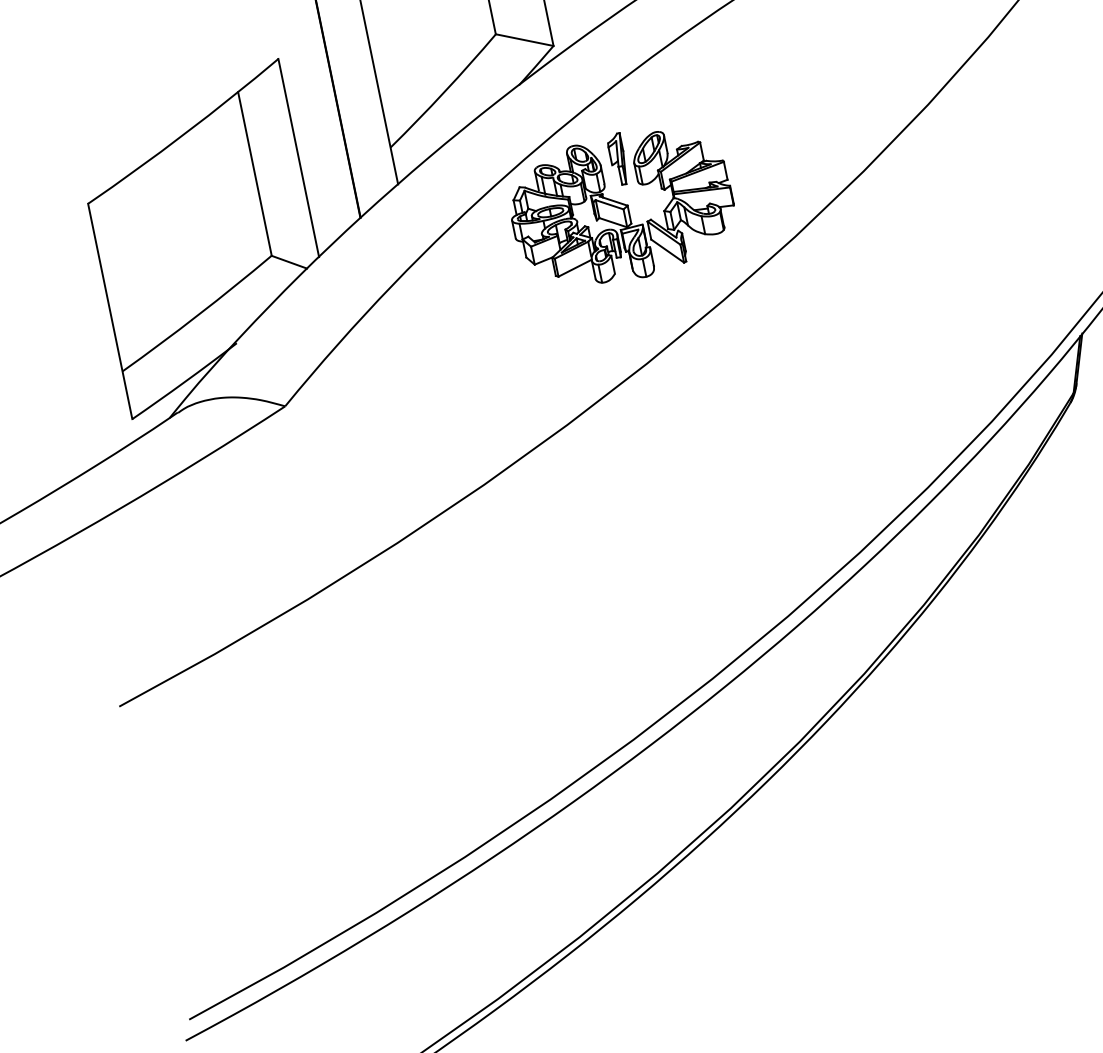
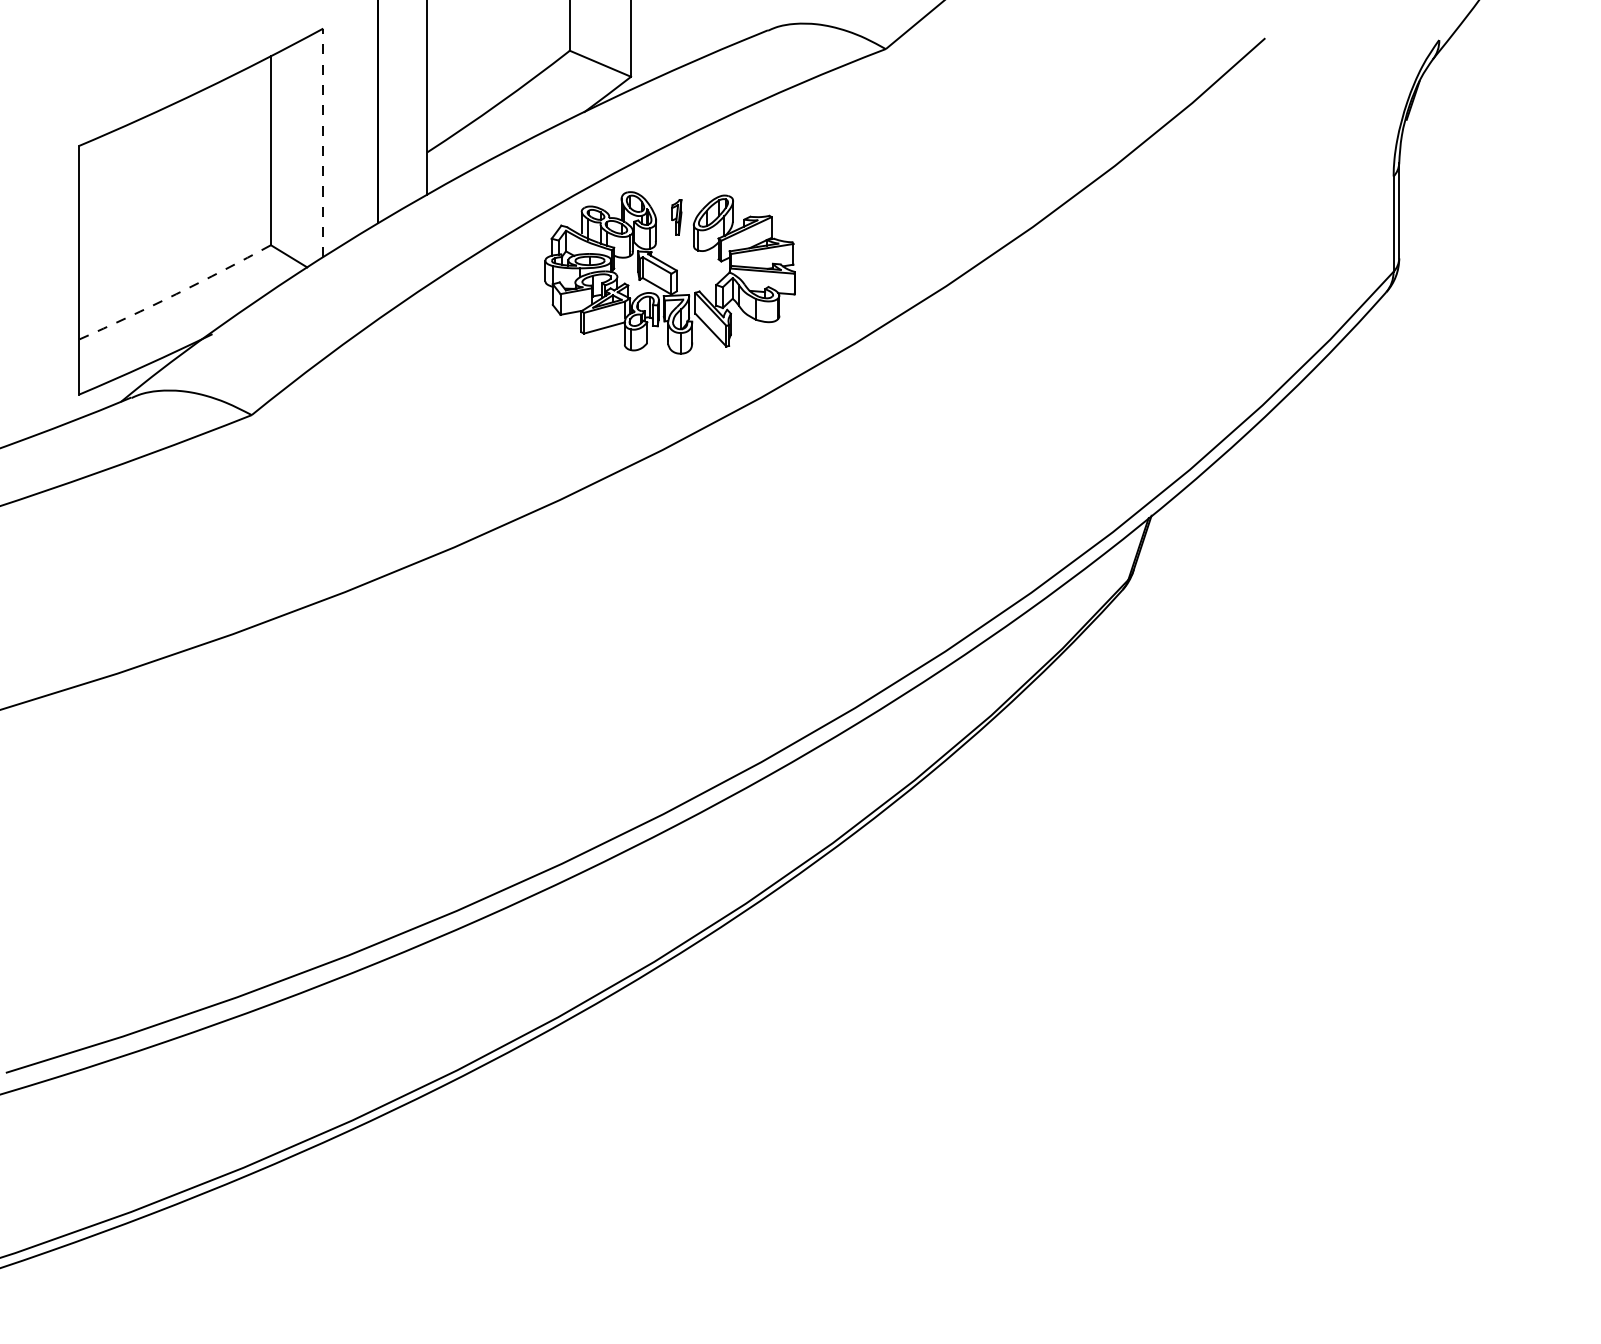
line: (298, 157) -> (323, 142), solid -> dashed
part: (617, 159) -> (676, 217), size x0.6
arc: (198, 315) -> (176, 294), solid -> dashed

